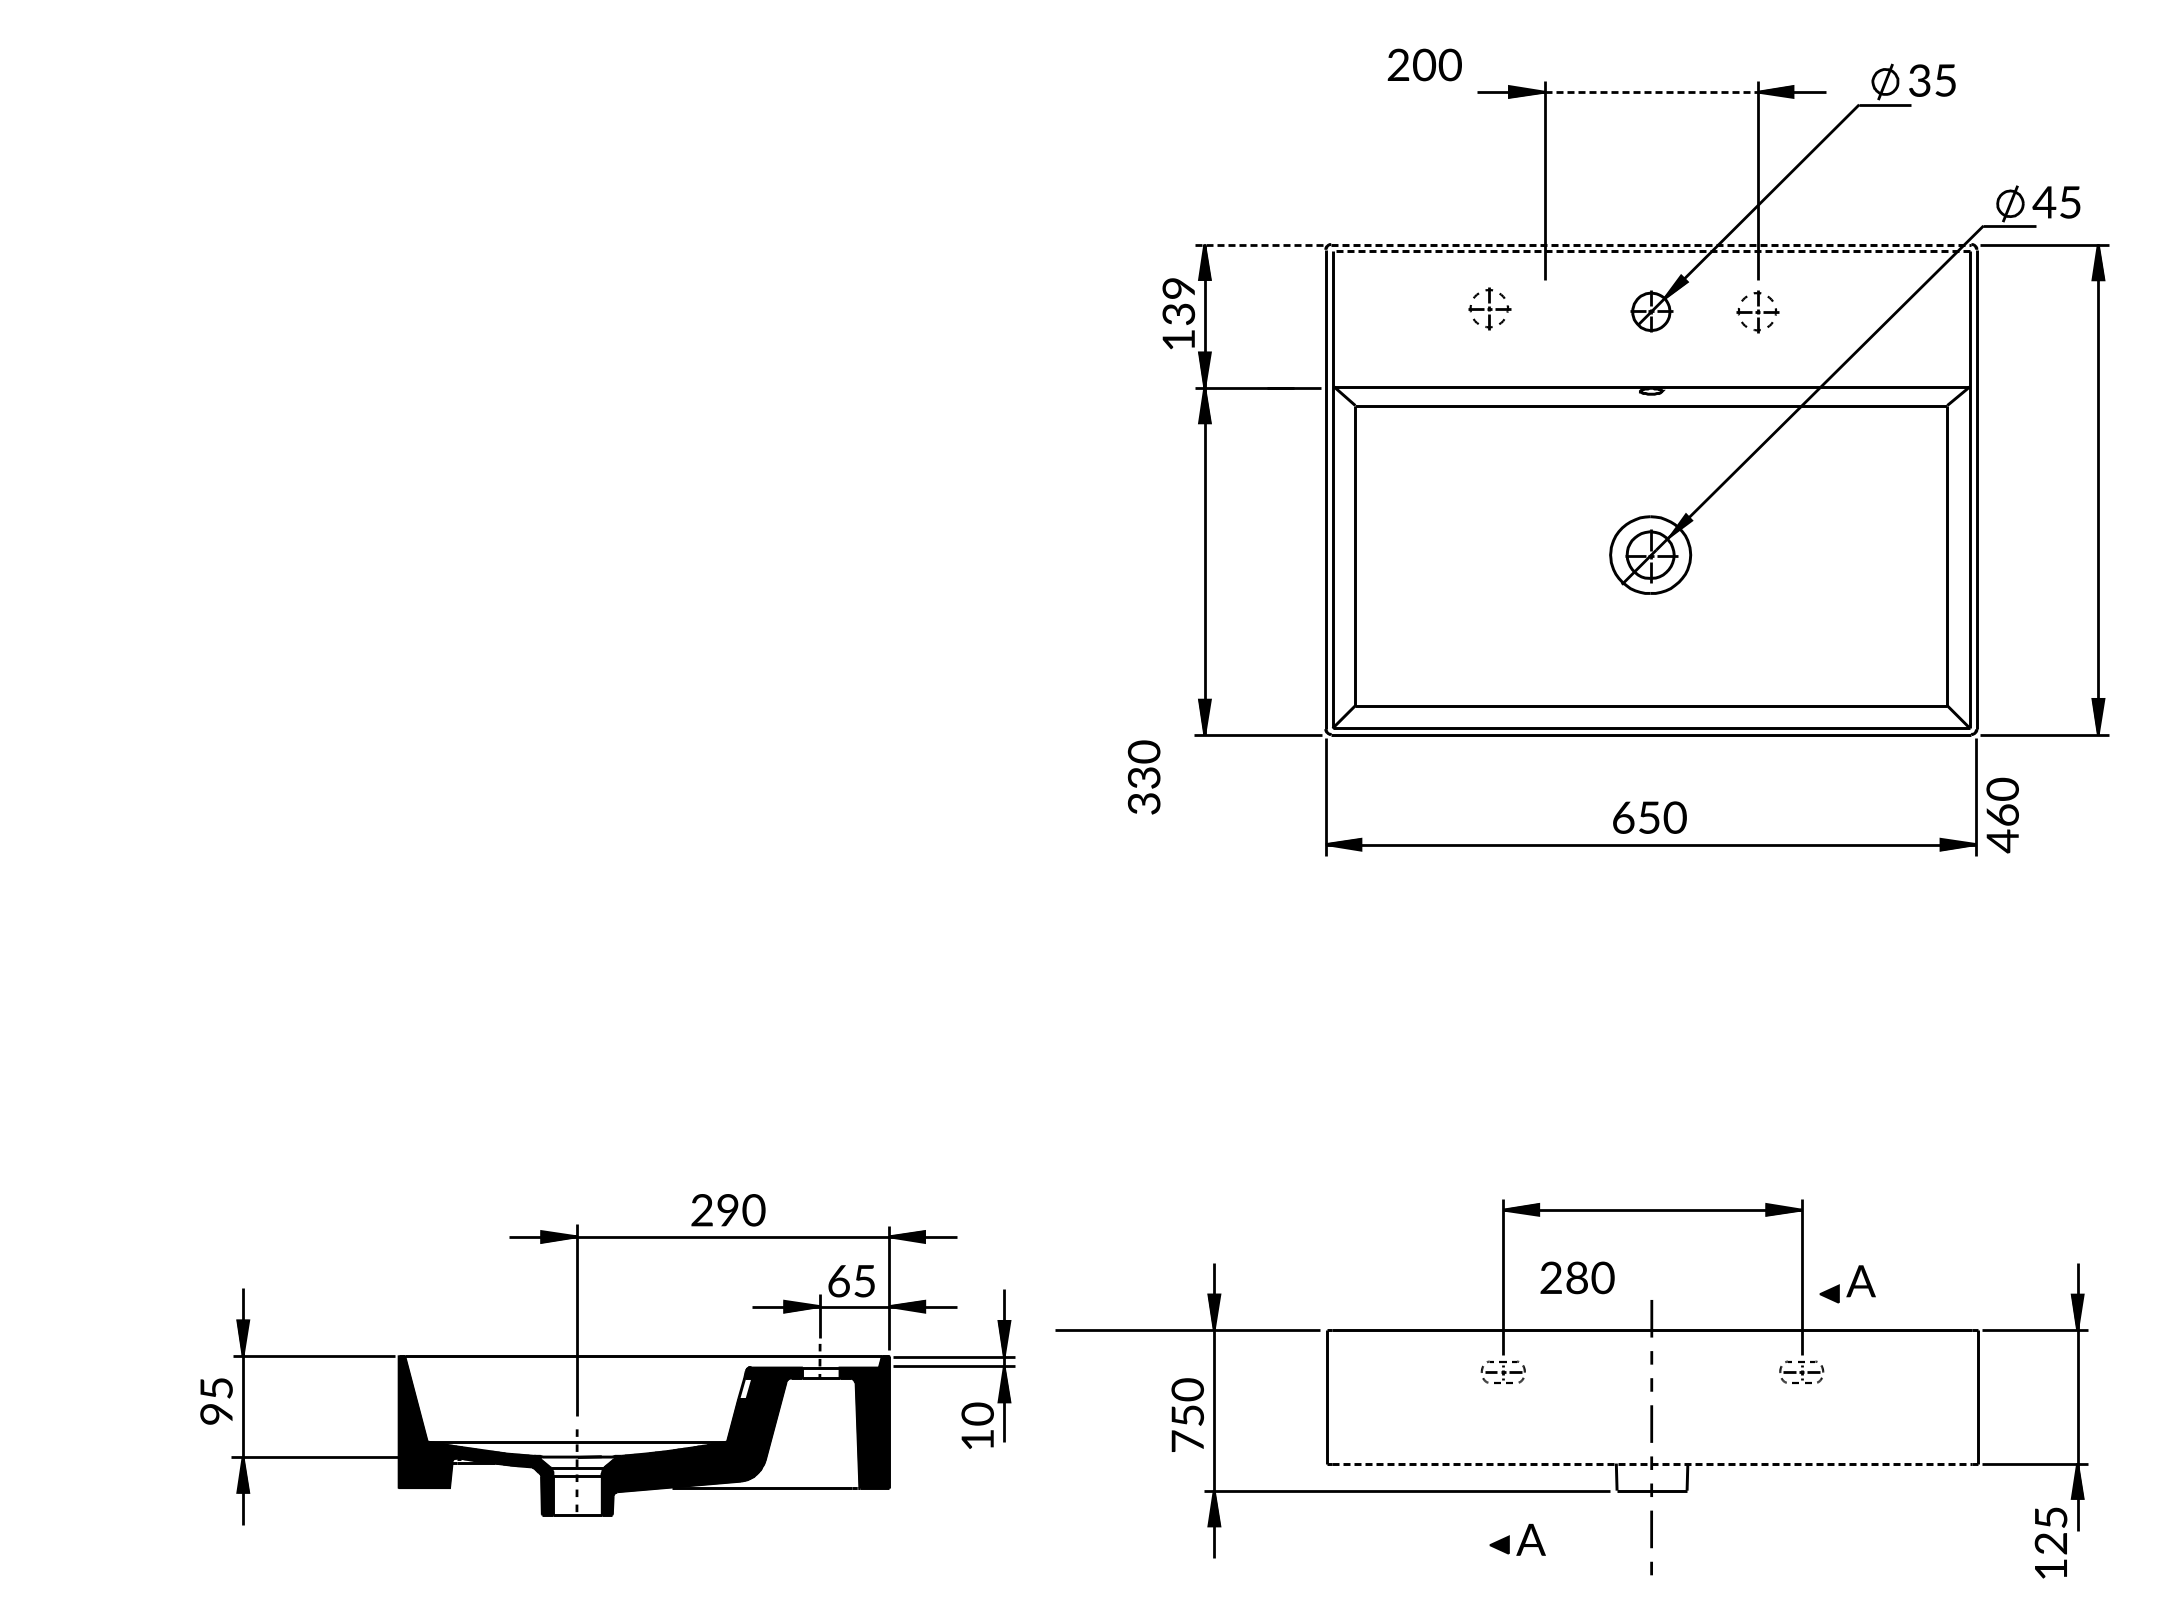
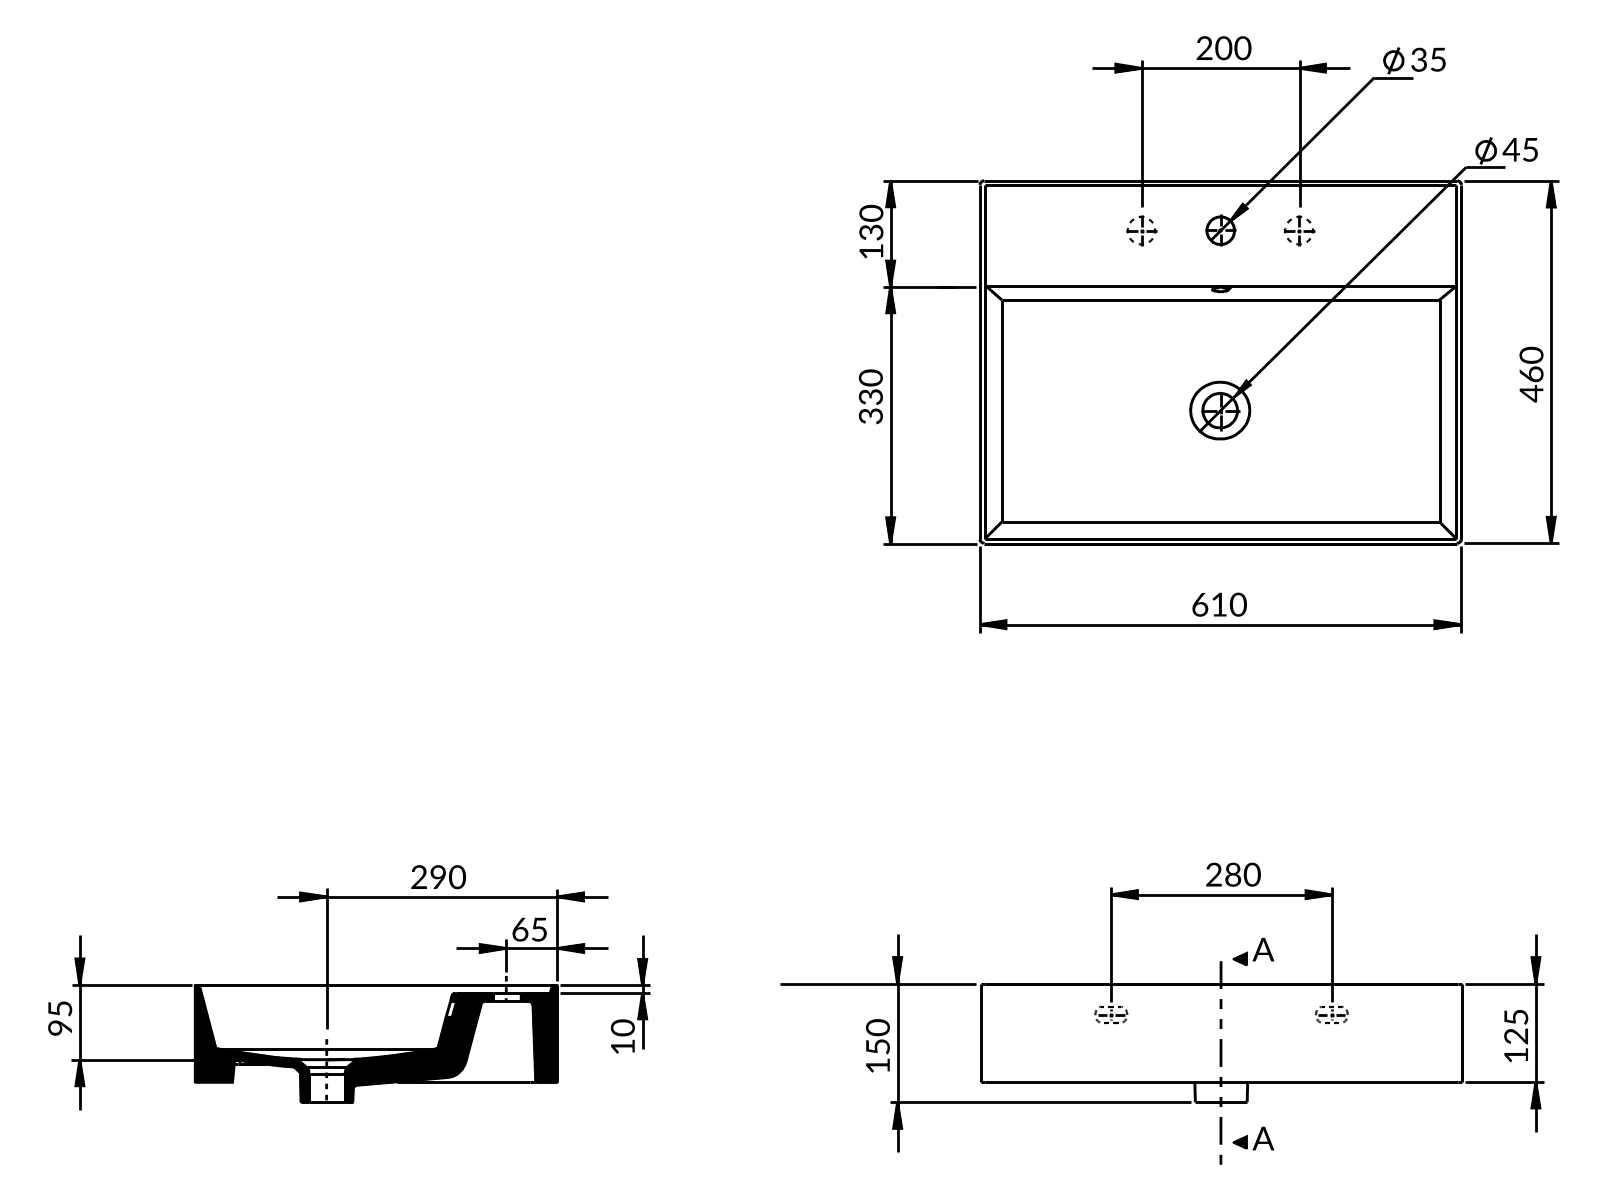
text: (1424, 64) -> (1223, 47), moved
line: (1651, 92) -> (1220, 68), dashed -> solid
line: (1258, 244) -> (930, 180), dashed -> solid
line: (1651, 244) -> (1220, 180), dashed -> solid
line: (1651, 250) -> (1220, 185), dashed -> solid
text: (1179, 287) -> (871, 212), 139 -> 130
part: (1489, 308) -> (1141, 230), moved
text: (1143, 777) -> (870, 396), moved
text: (2002, 815) -> (1531, 374), moved
text: (1649, 817) -> (1219, 604), 650 -> 610
text: (1577, 1277) -> (1233, 874), moved
part: (1847, 1284) -> (1253, 952), moved
part: (607, 1359) -> (349, 987), moved
text: (1187, 1440) -> (877, 1065), 750 -> 150
line: (1652, 1463) -> (1221, 1082), dashed -> solid
part: (1517, 1539) -> (1253, 1138), moved
text: (2050, 1542) -> (1515, 1035), moved

